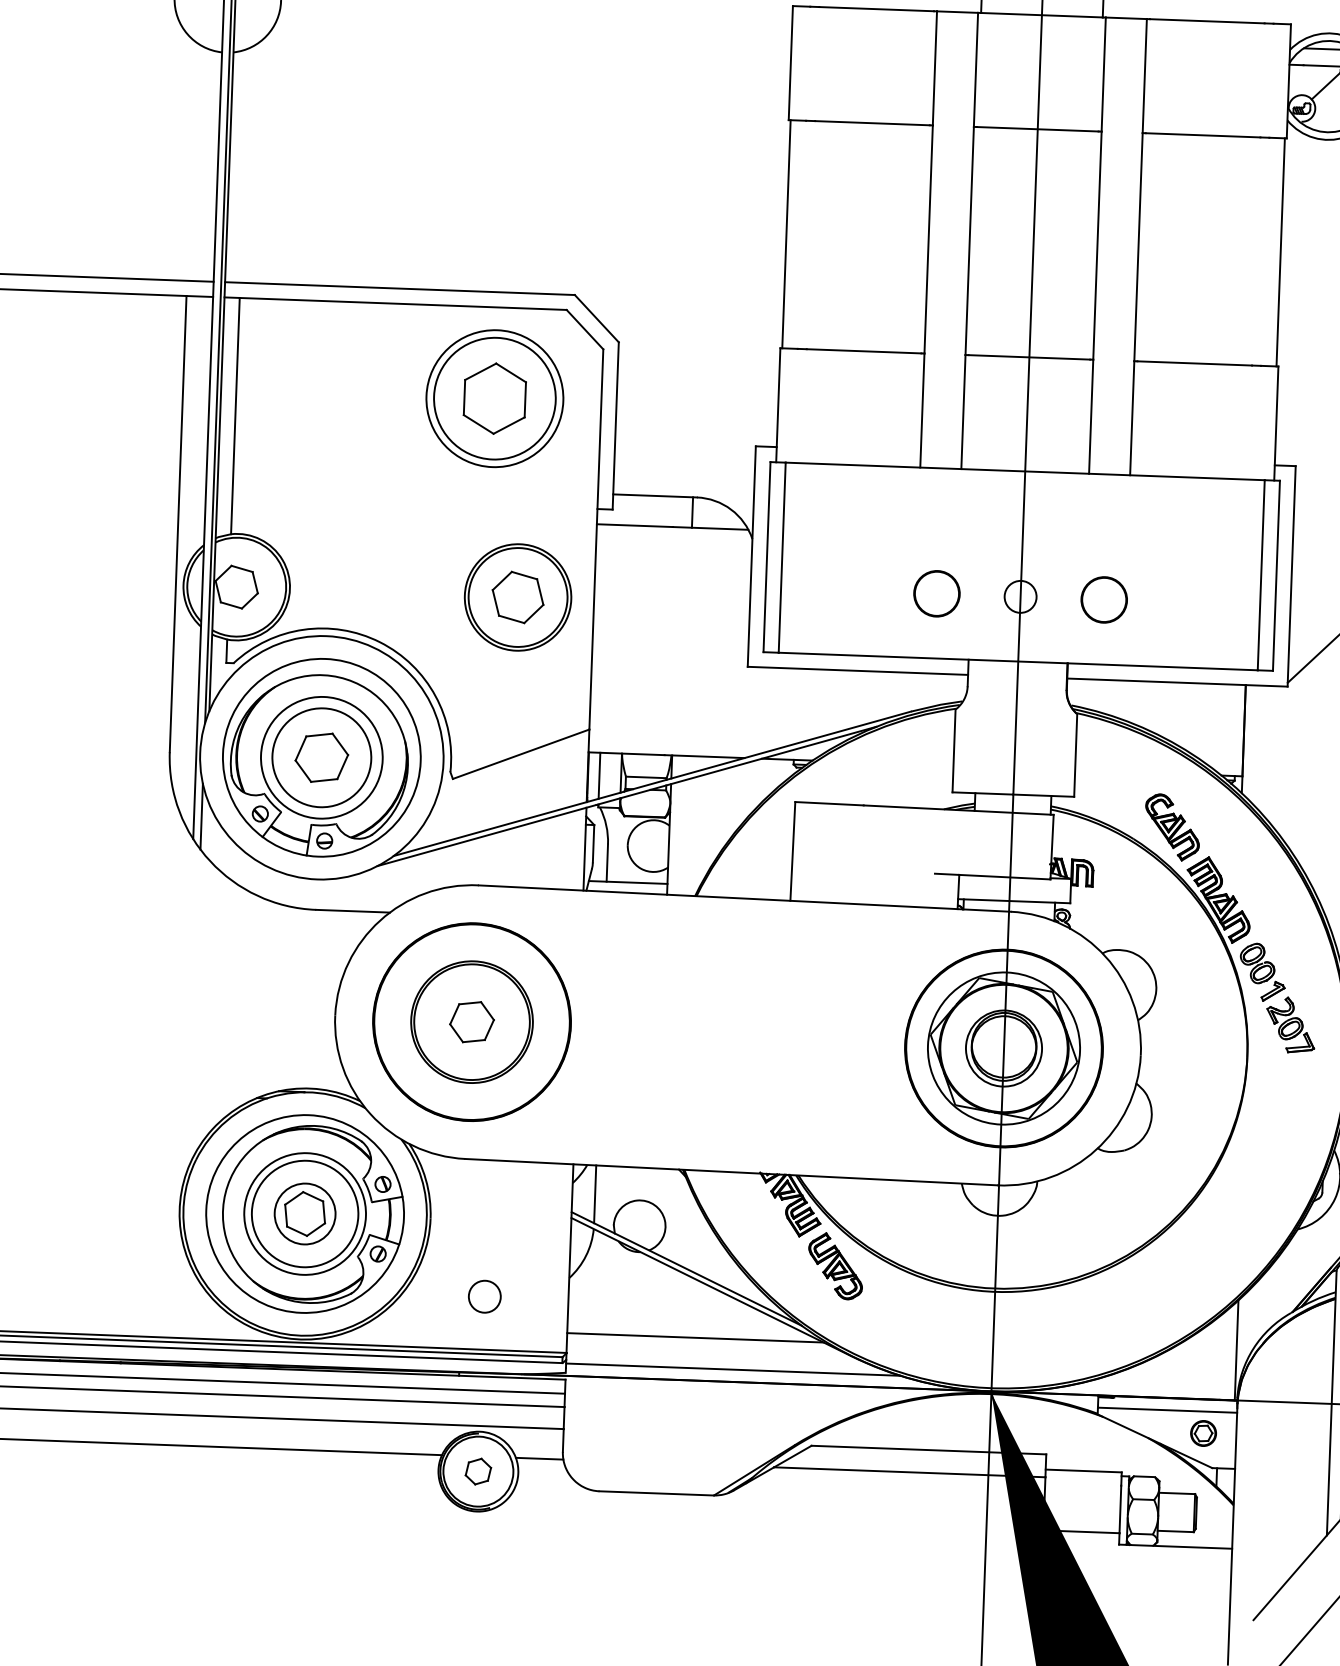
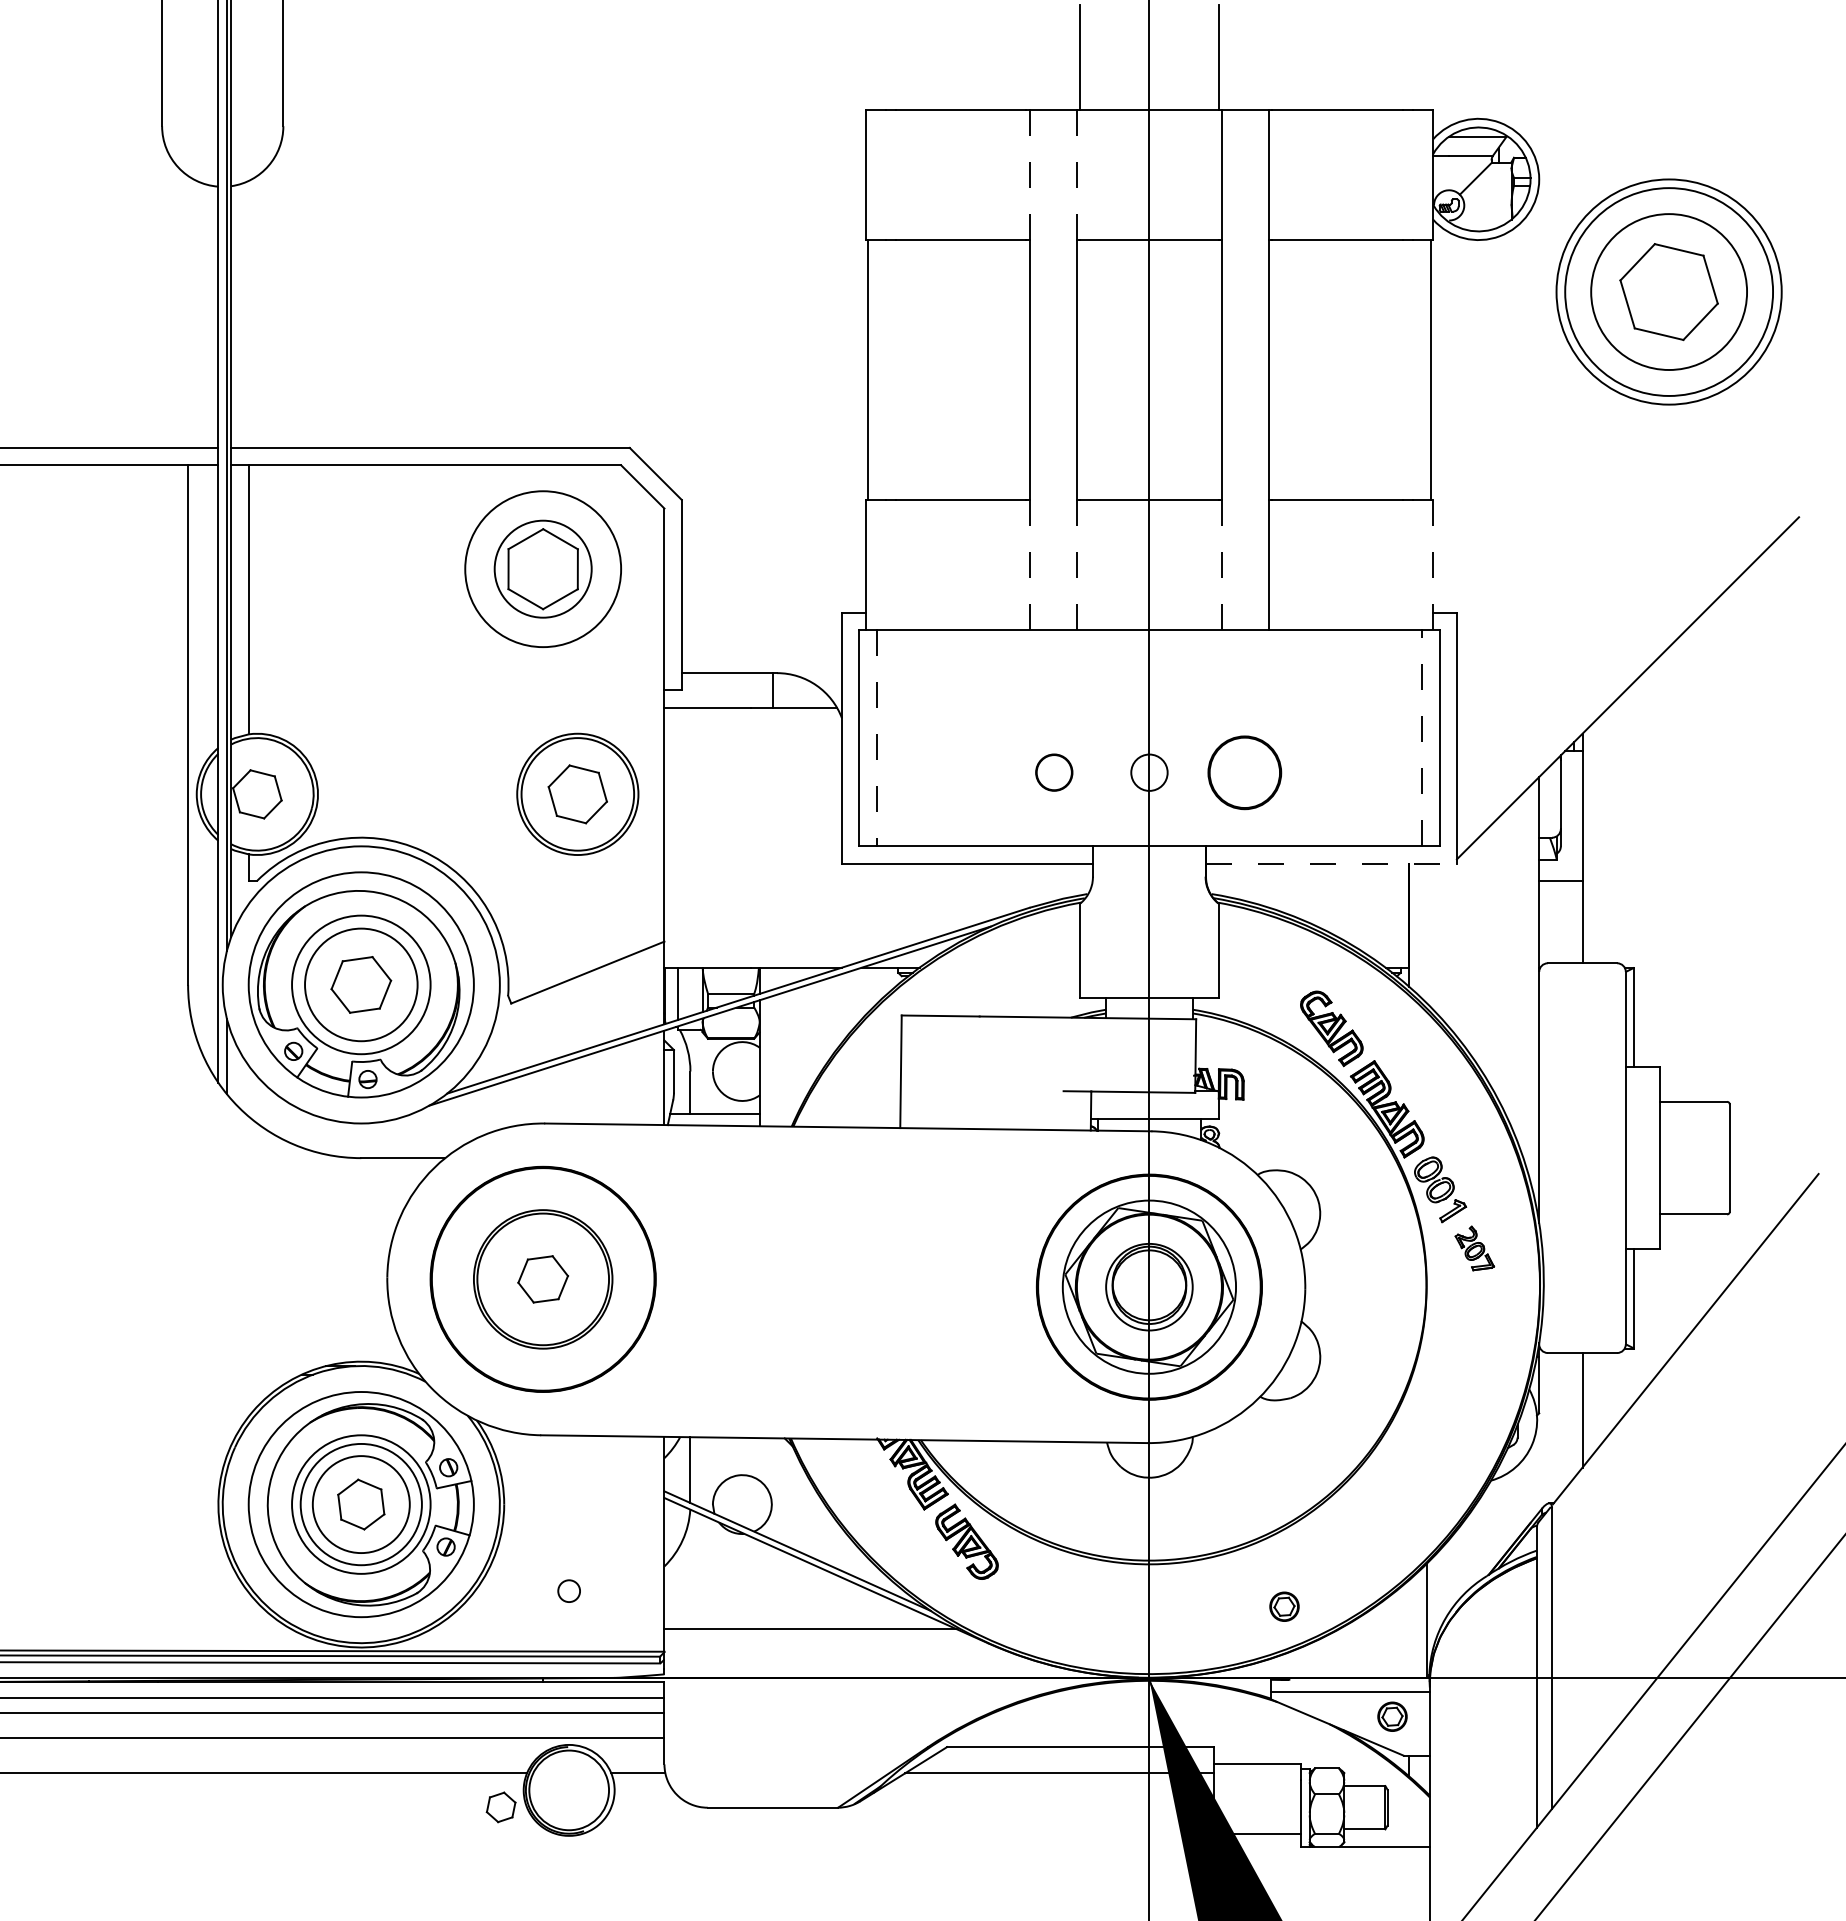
line: (934, 68) -> (1029, 175), solid -> dashed
line: (975, 70) -> (1076, 175), solid -> dashed
circle: (494, 398) -> (542, 568), size x0.7
line: (921, 410) -> (1029, 564), solid -> dashed
line: (963, 411) -> (1076, 564), solid -> dashed
line: (1091, 416) -> (1222, 564), solid -> dashed
line: (1276, 423) -> (1433, 564), solid -> dashed
line: (782, 558) -> (876, 738), solid -> dashed
line: (1261, 574) -> (1422, 737), solid -> dashed
part: (937, 593) -> (1054, 772), size x0.7
part: (1104, 599) -> (1244, 772), size x1.4
line: (1177, 682) -> (1331, 863), solid -> dashed
part: (1290, 1025) -> (1474, 1248), size x0.7
circle: (304, 1213) -> (360, 1504), size x1.4
circle: (485, 1297) -> (569, 1591), size x0.6
part: (1112, 1333) -> (1284, 1606), added
line: (732, 1369) -> (854, 1663), removed
part: (477, 1471) -> (500, 1807), moved

